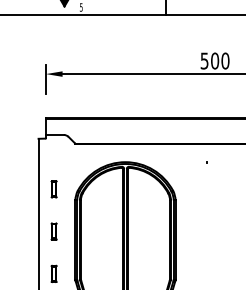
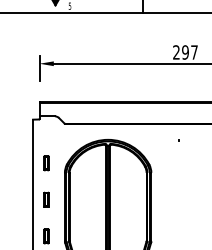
text: (214, 60) -> (185, 52), 500 -> 297

